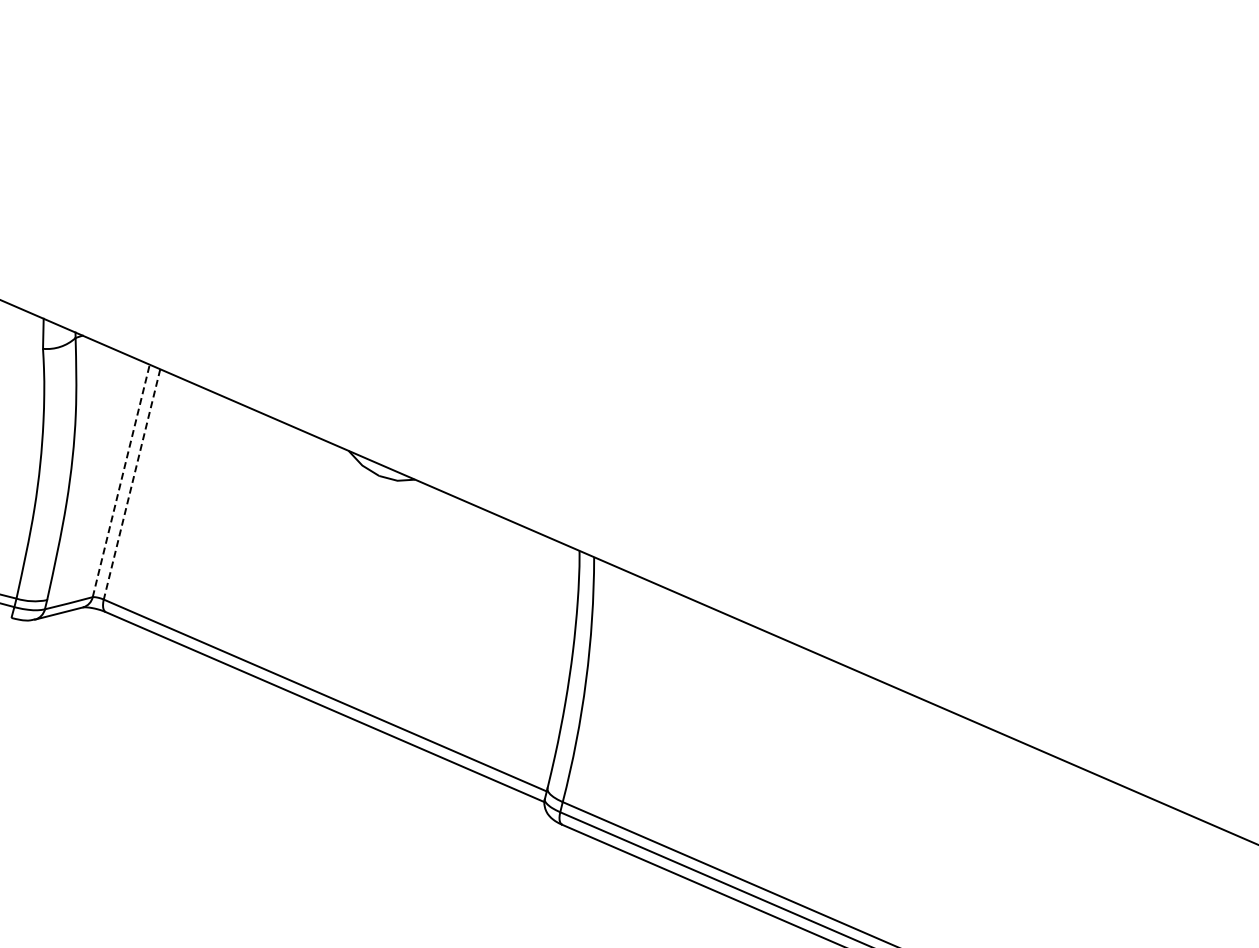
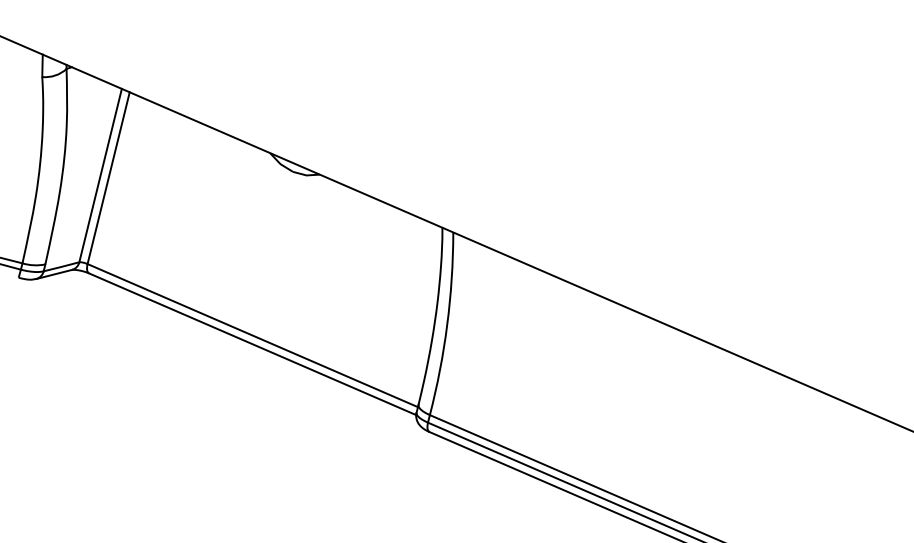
line: (121, 480) -> (100, 175), dashed -> solid
line: (132, 484) -> (109, 178), dashed -> solid

